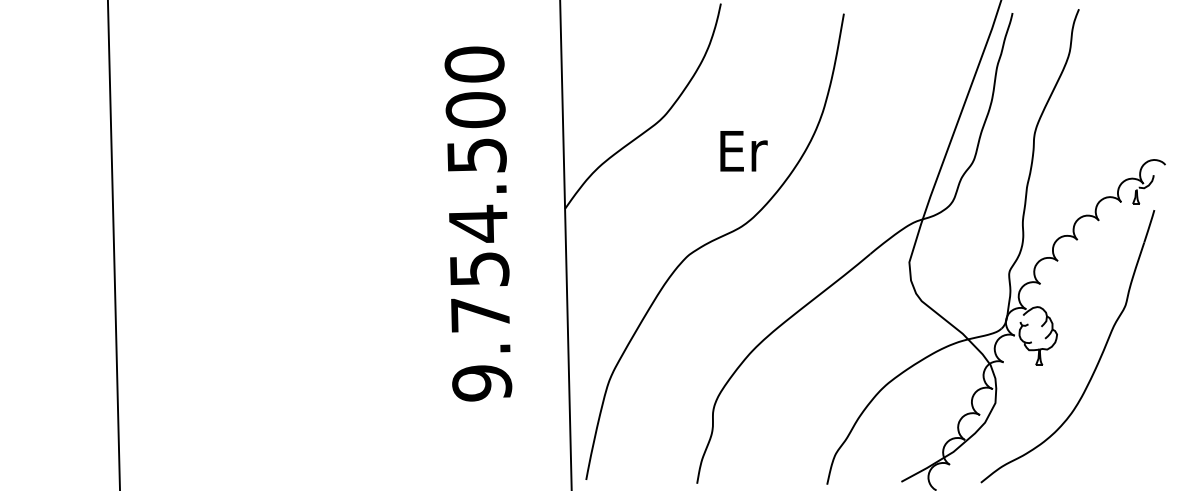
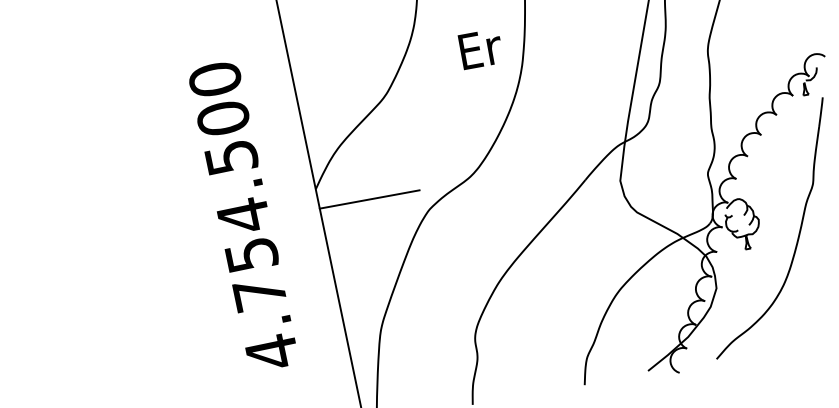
text: (743, 151) -> (480, 49), moved
line: (623, 231) -> (369, 199), added
text: (482, 383) -> (272, 352), 9.754.500 -> 4.754.500

